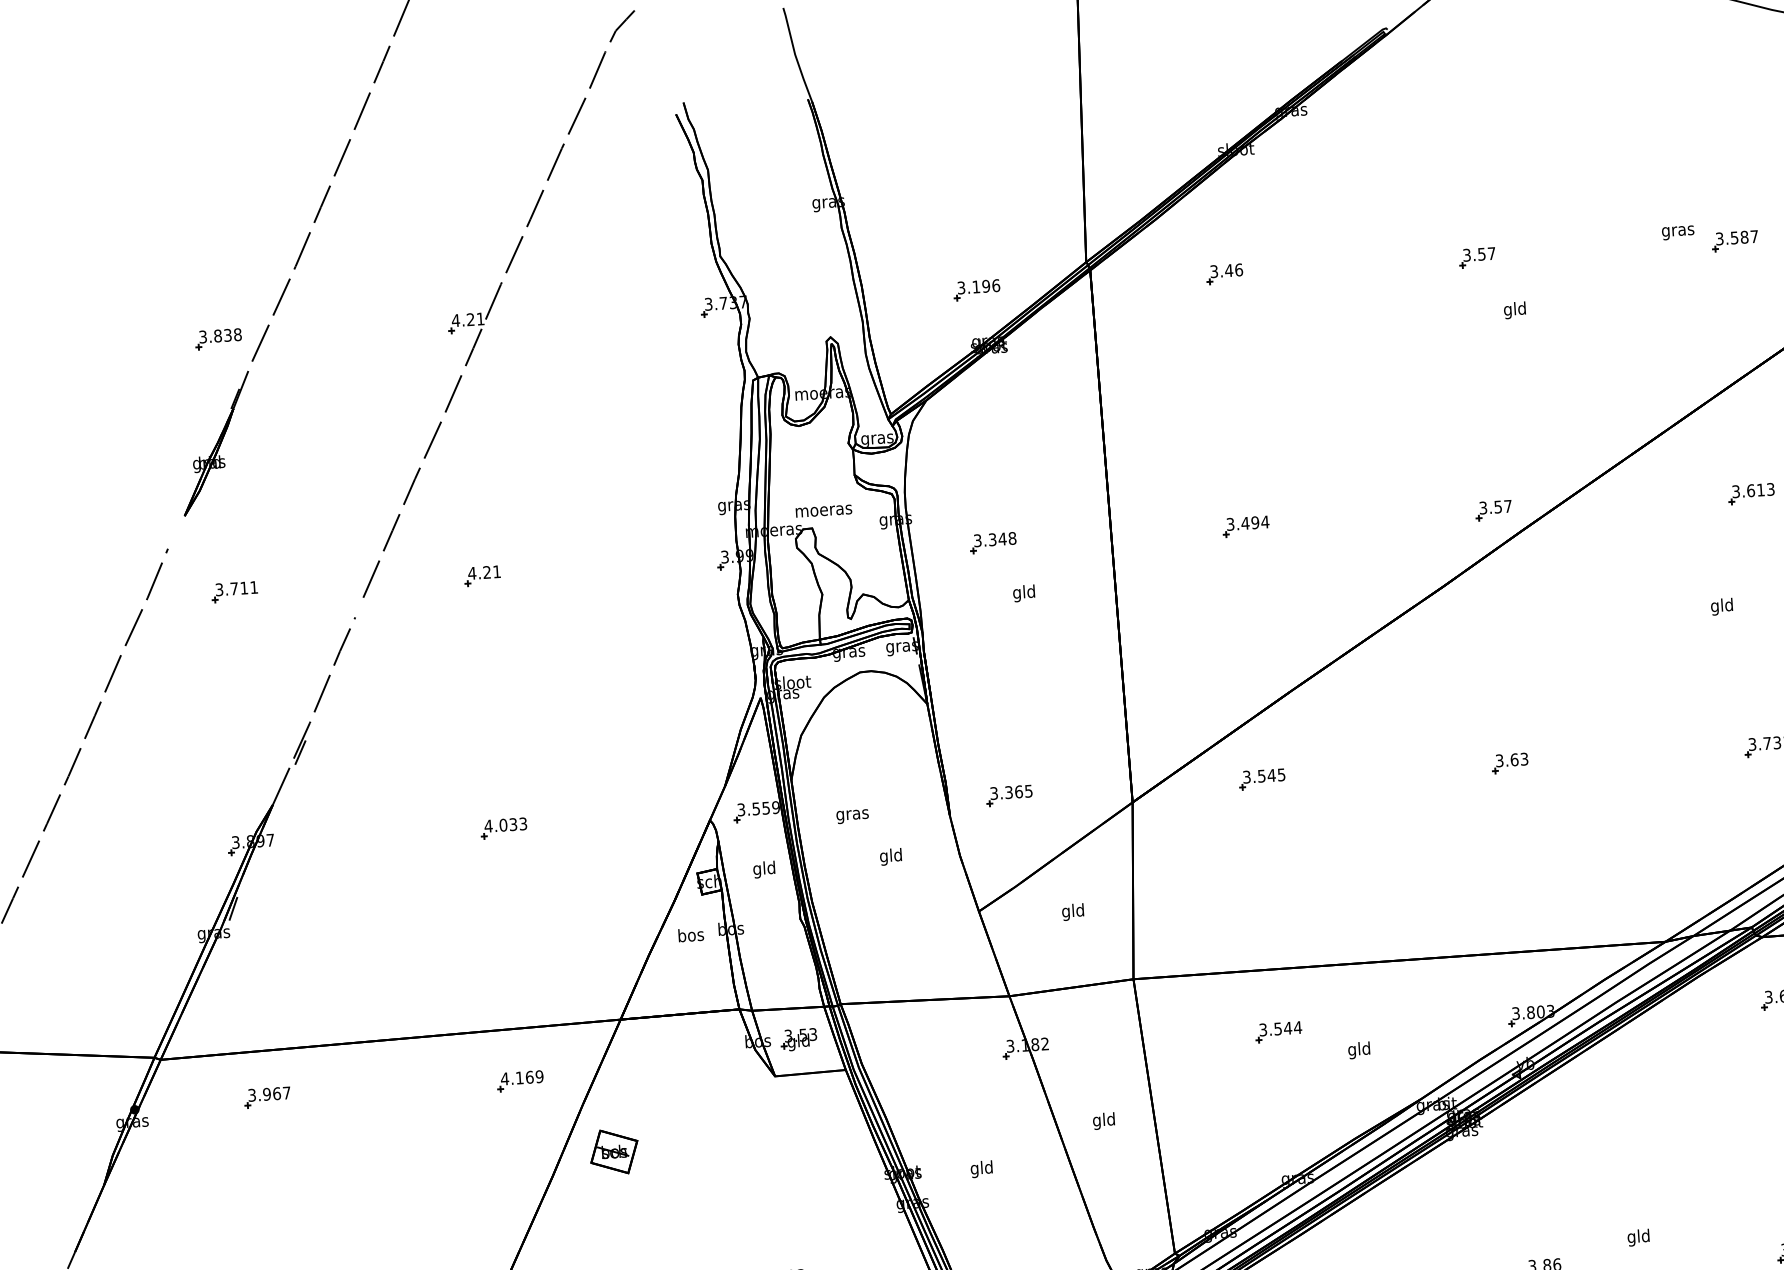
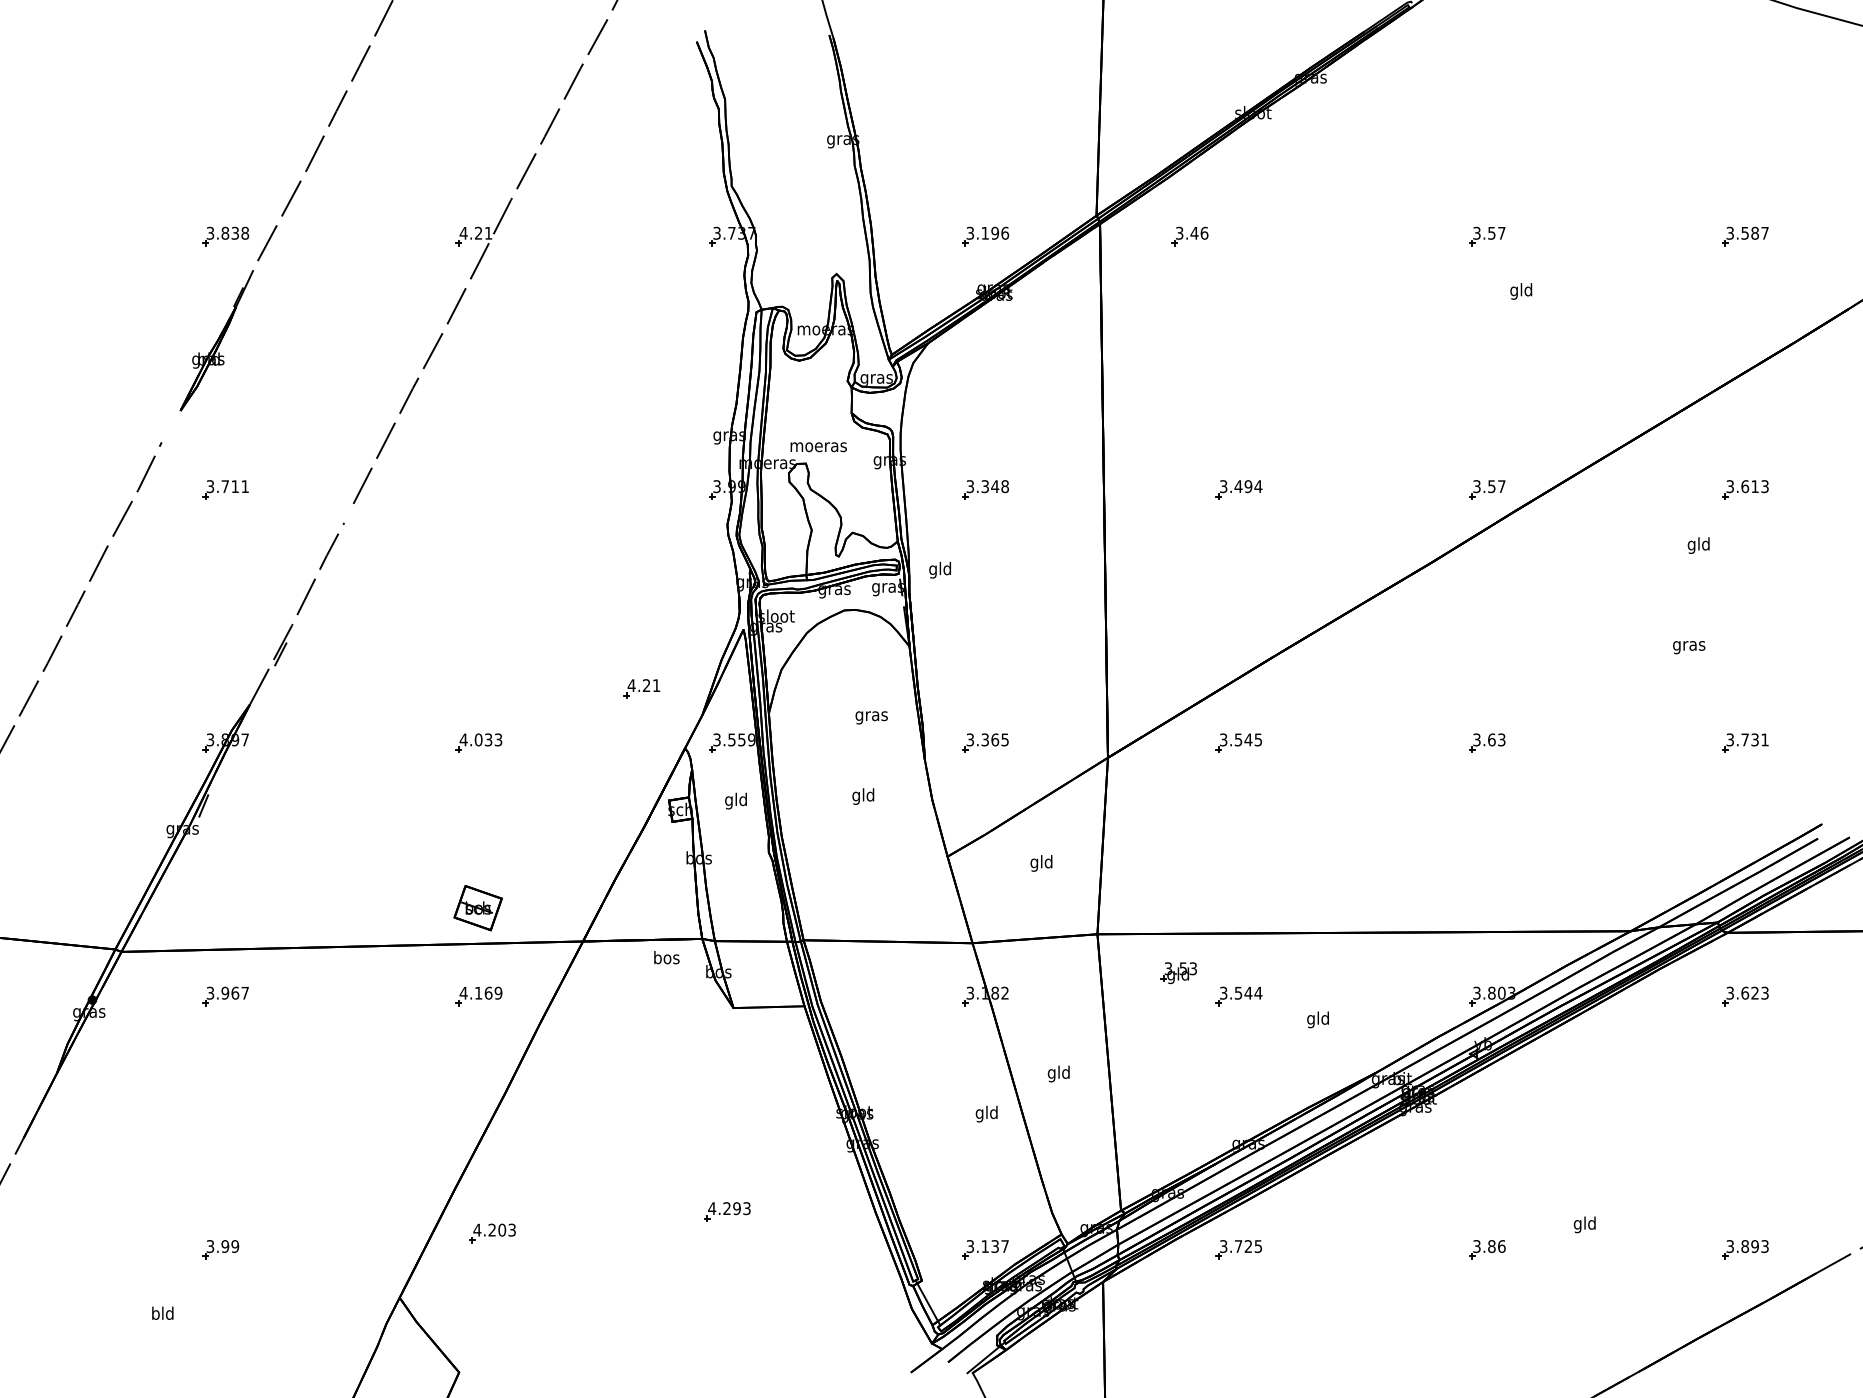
text: (1678, 232) -> (1689, 647), moved
part: (1224, 274) -> (1189, 236), moved
part: (482, 575) -> (641, 688), moved
text: (1023, 593) -> (939, 570), moved
text: (1721, 606) -> (1698, 545), moved
text: (852, 816) -> (871, 717), moved
text: (690, 934) -> (666, 957), moved
part: (798, 1040) -> (1178, 973), moved
part: (613, 1152) -> (477, 908), moved
text: (981, 1168) -> (986, 1113), moved

